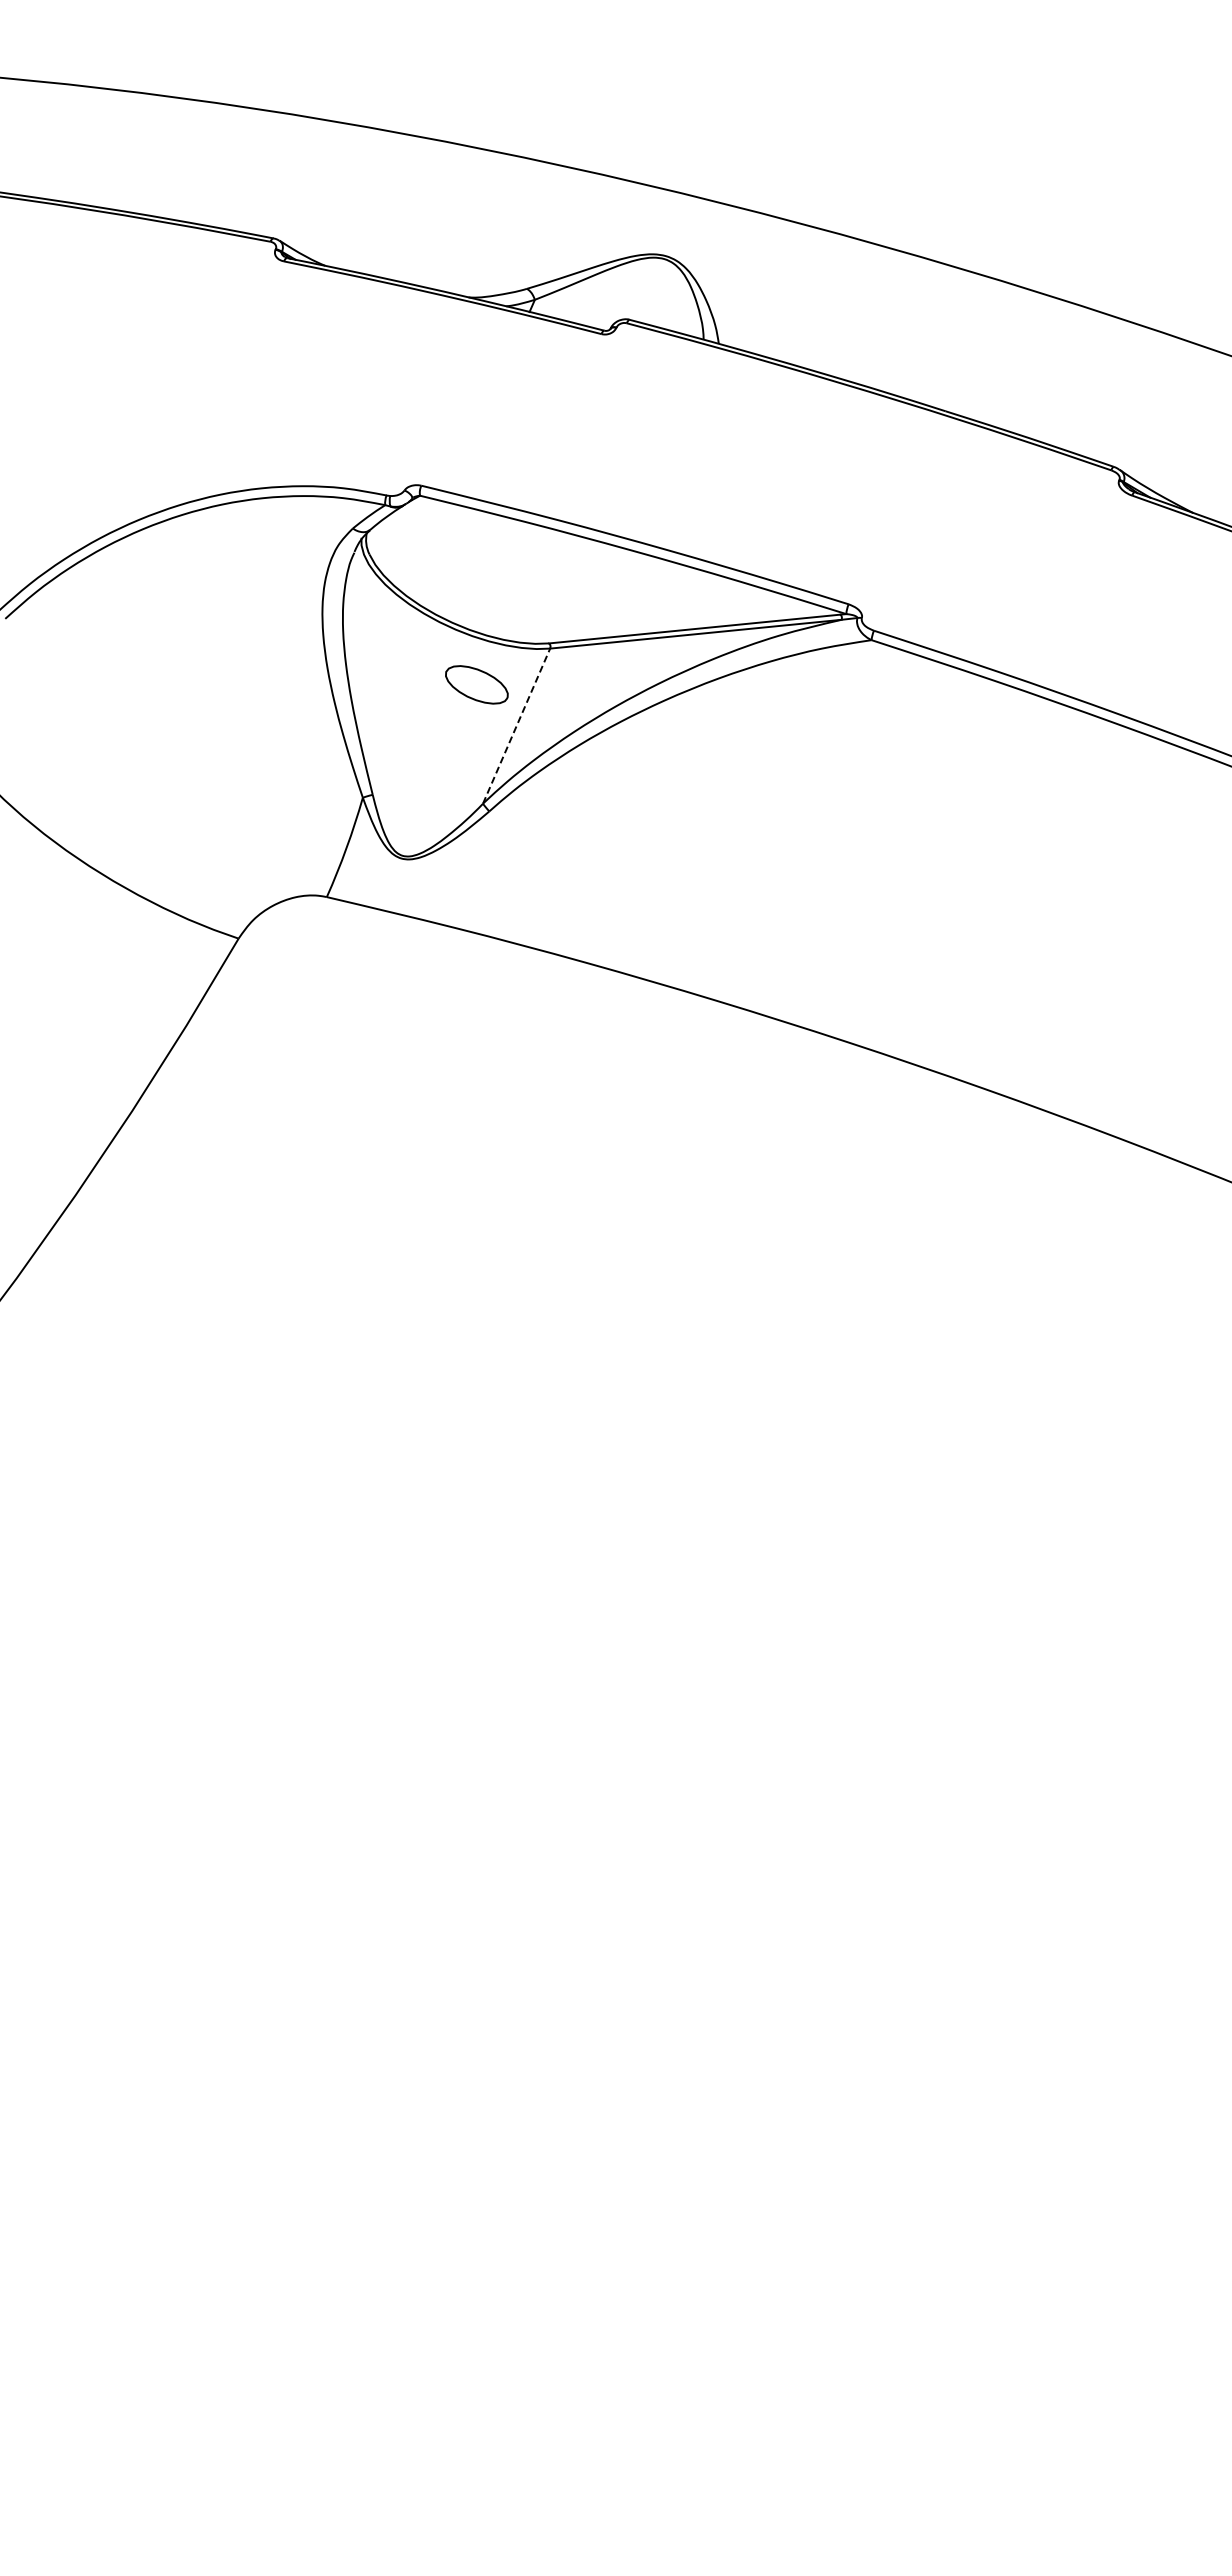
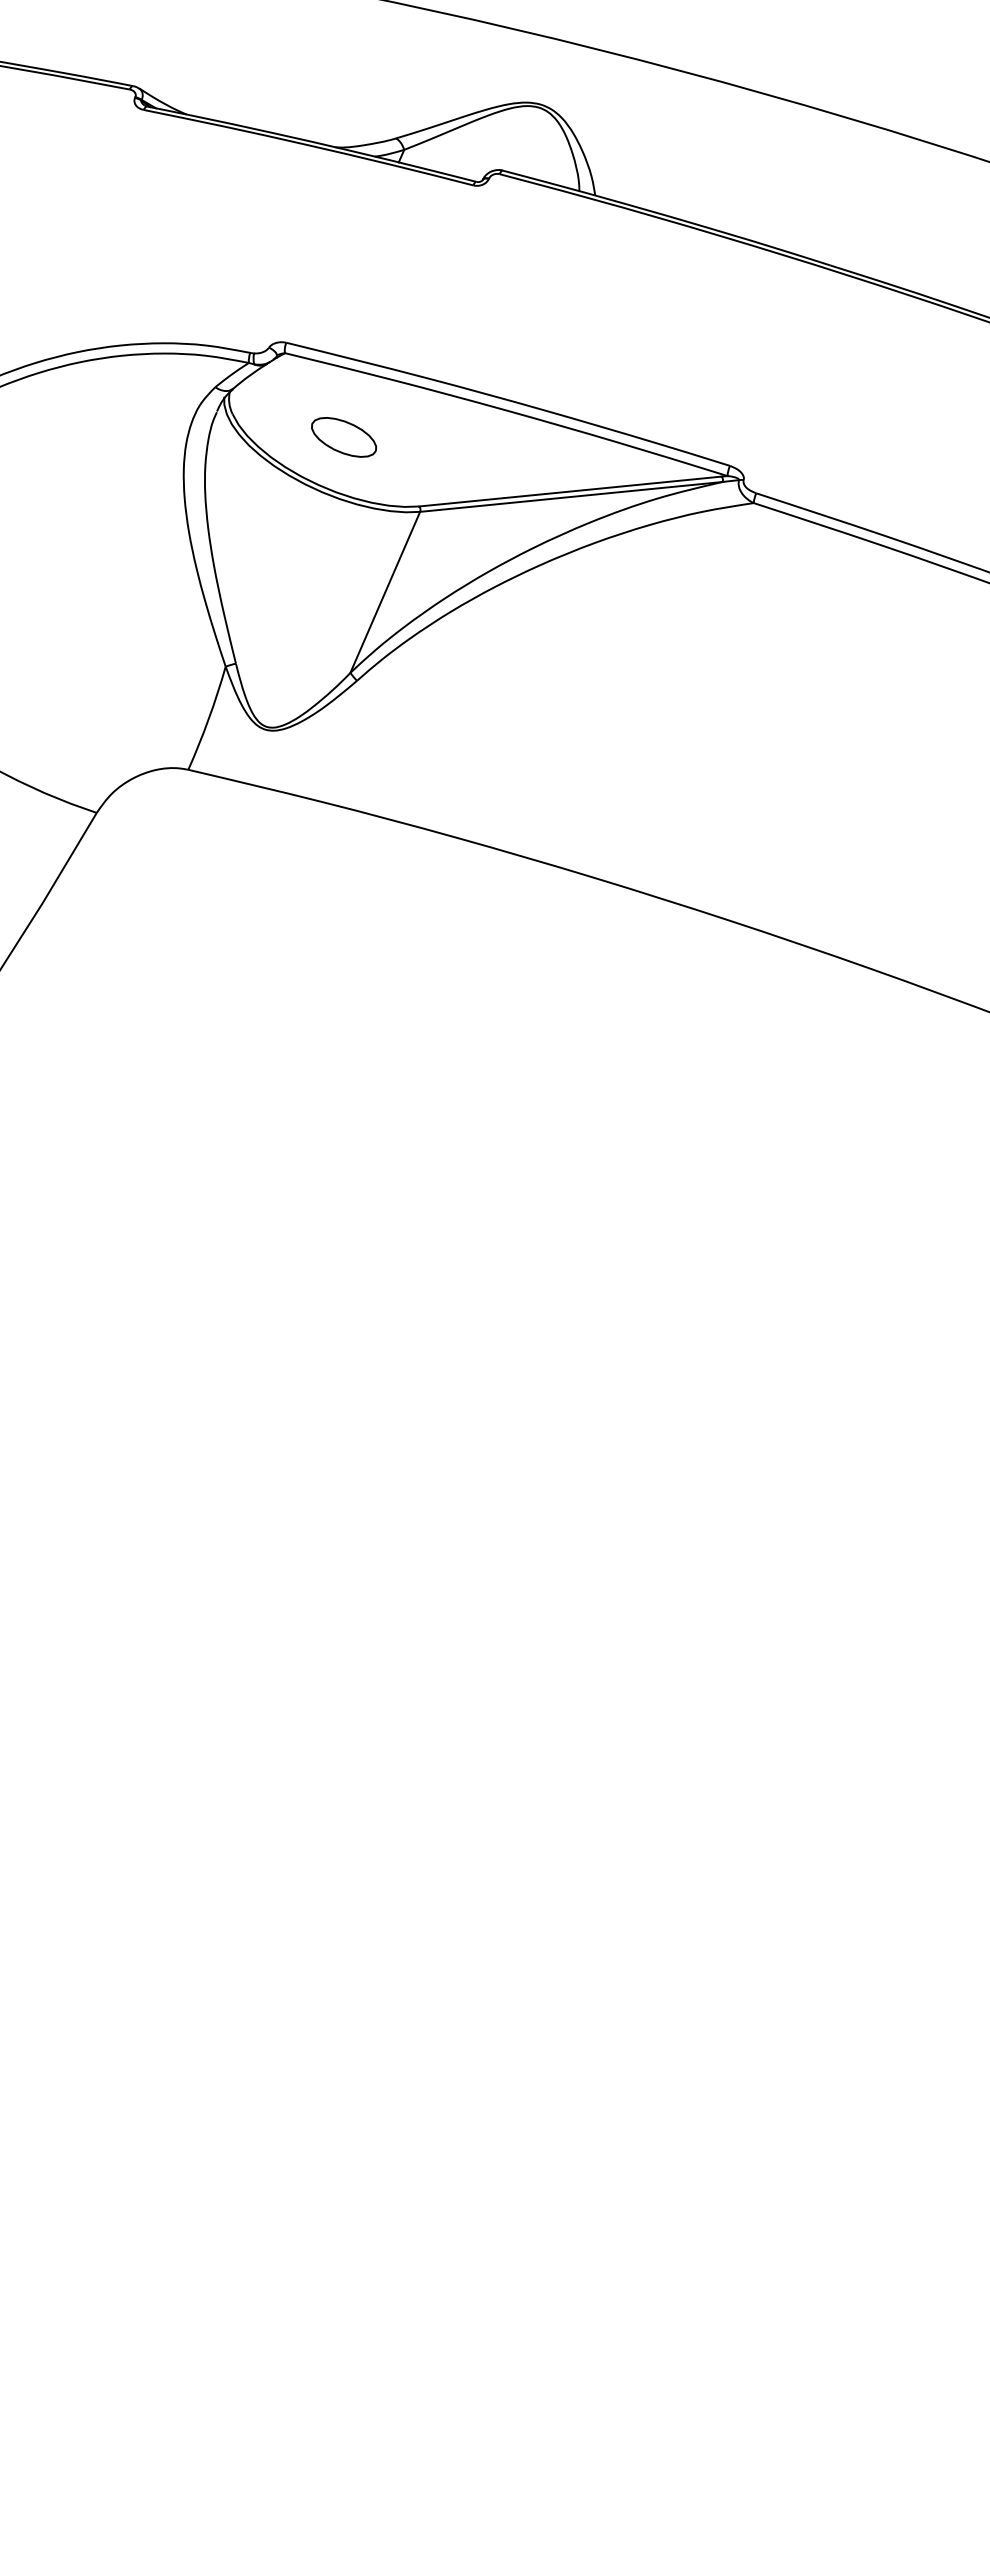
part: (476, 684) -> (343, 437), moved
line: (516, 725) -> (385, 591), dashed -> solid

